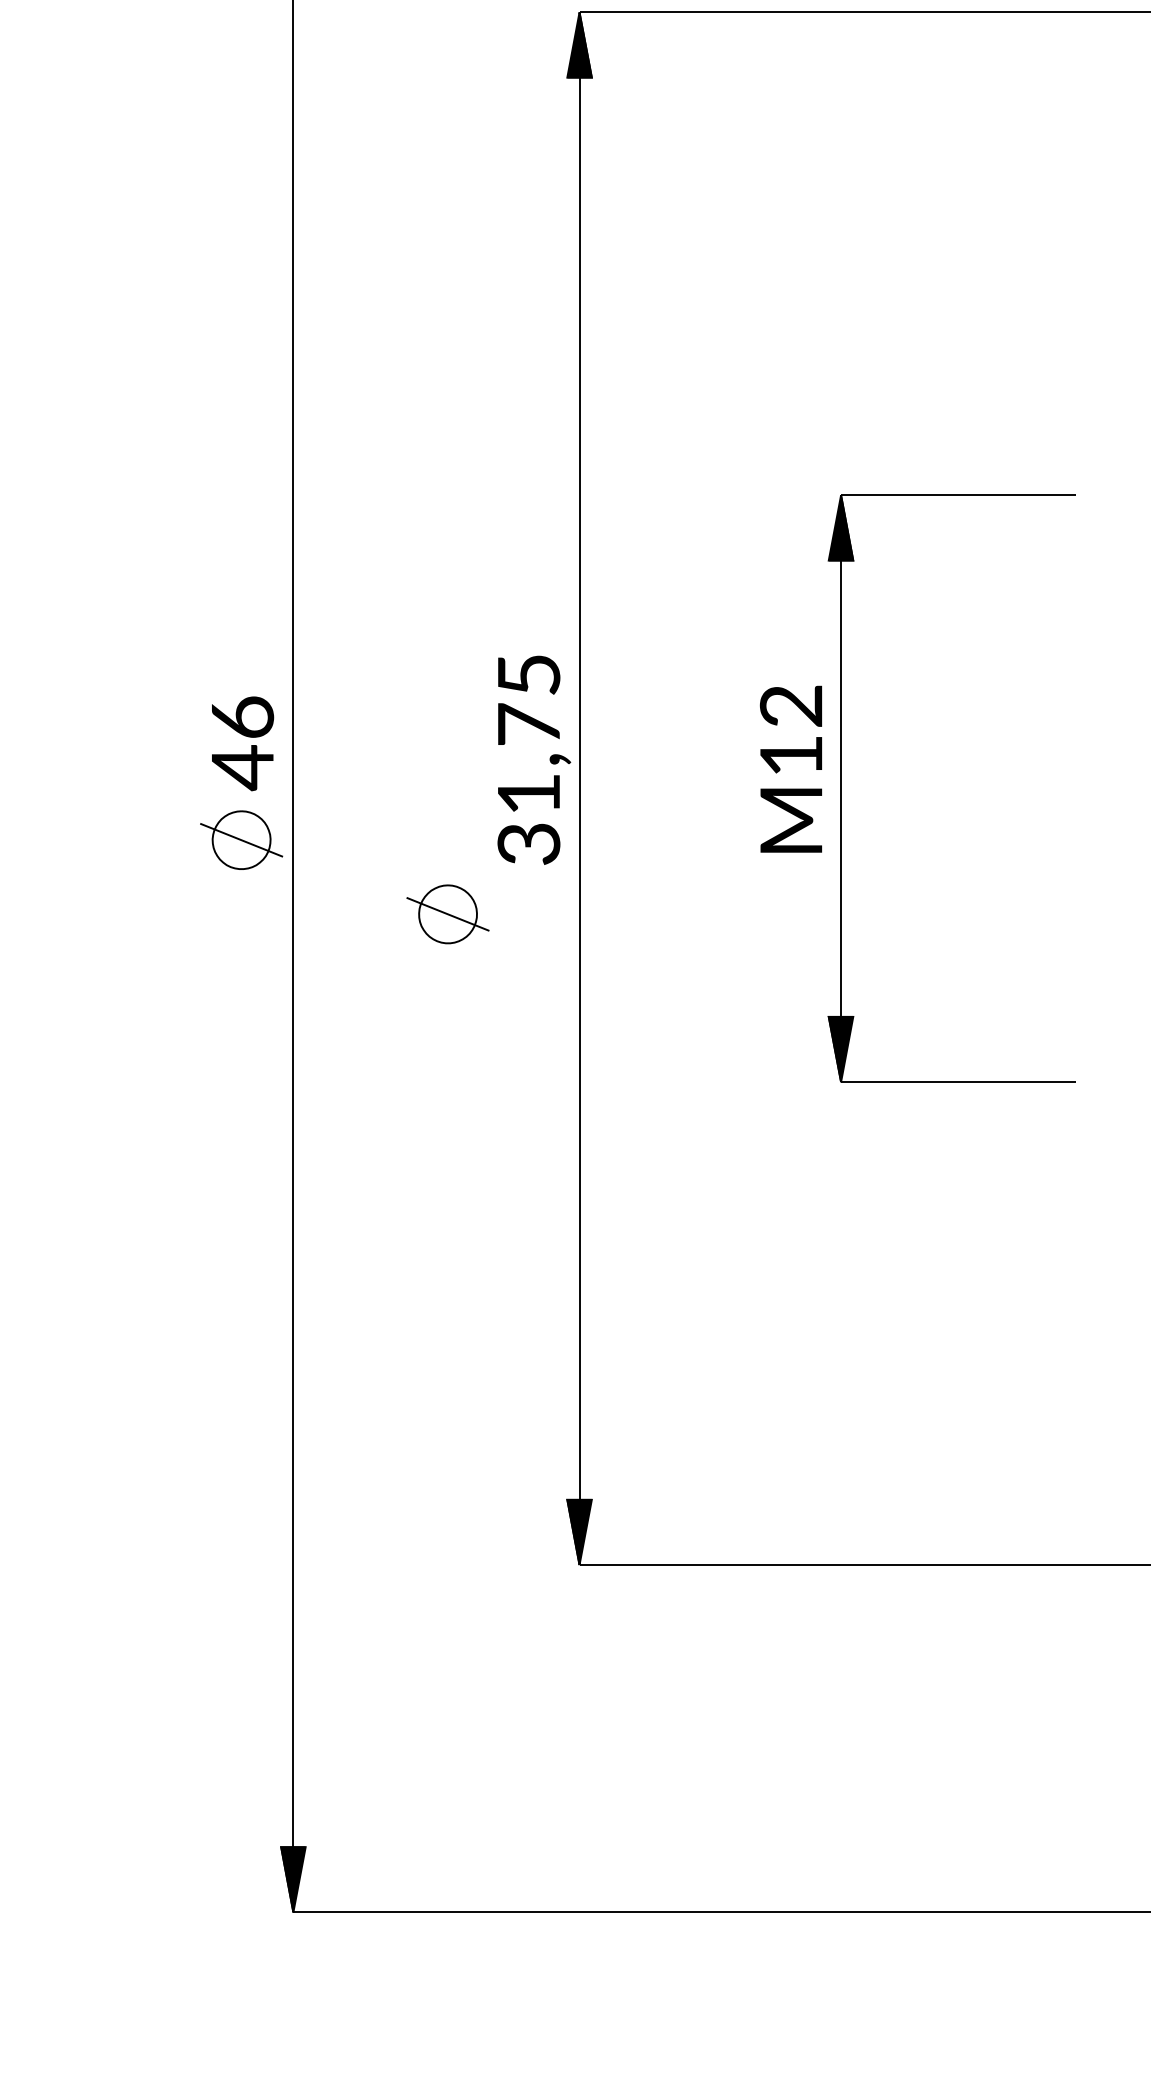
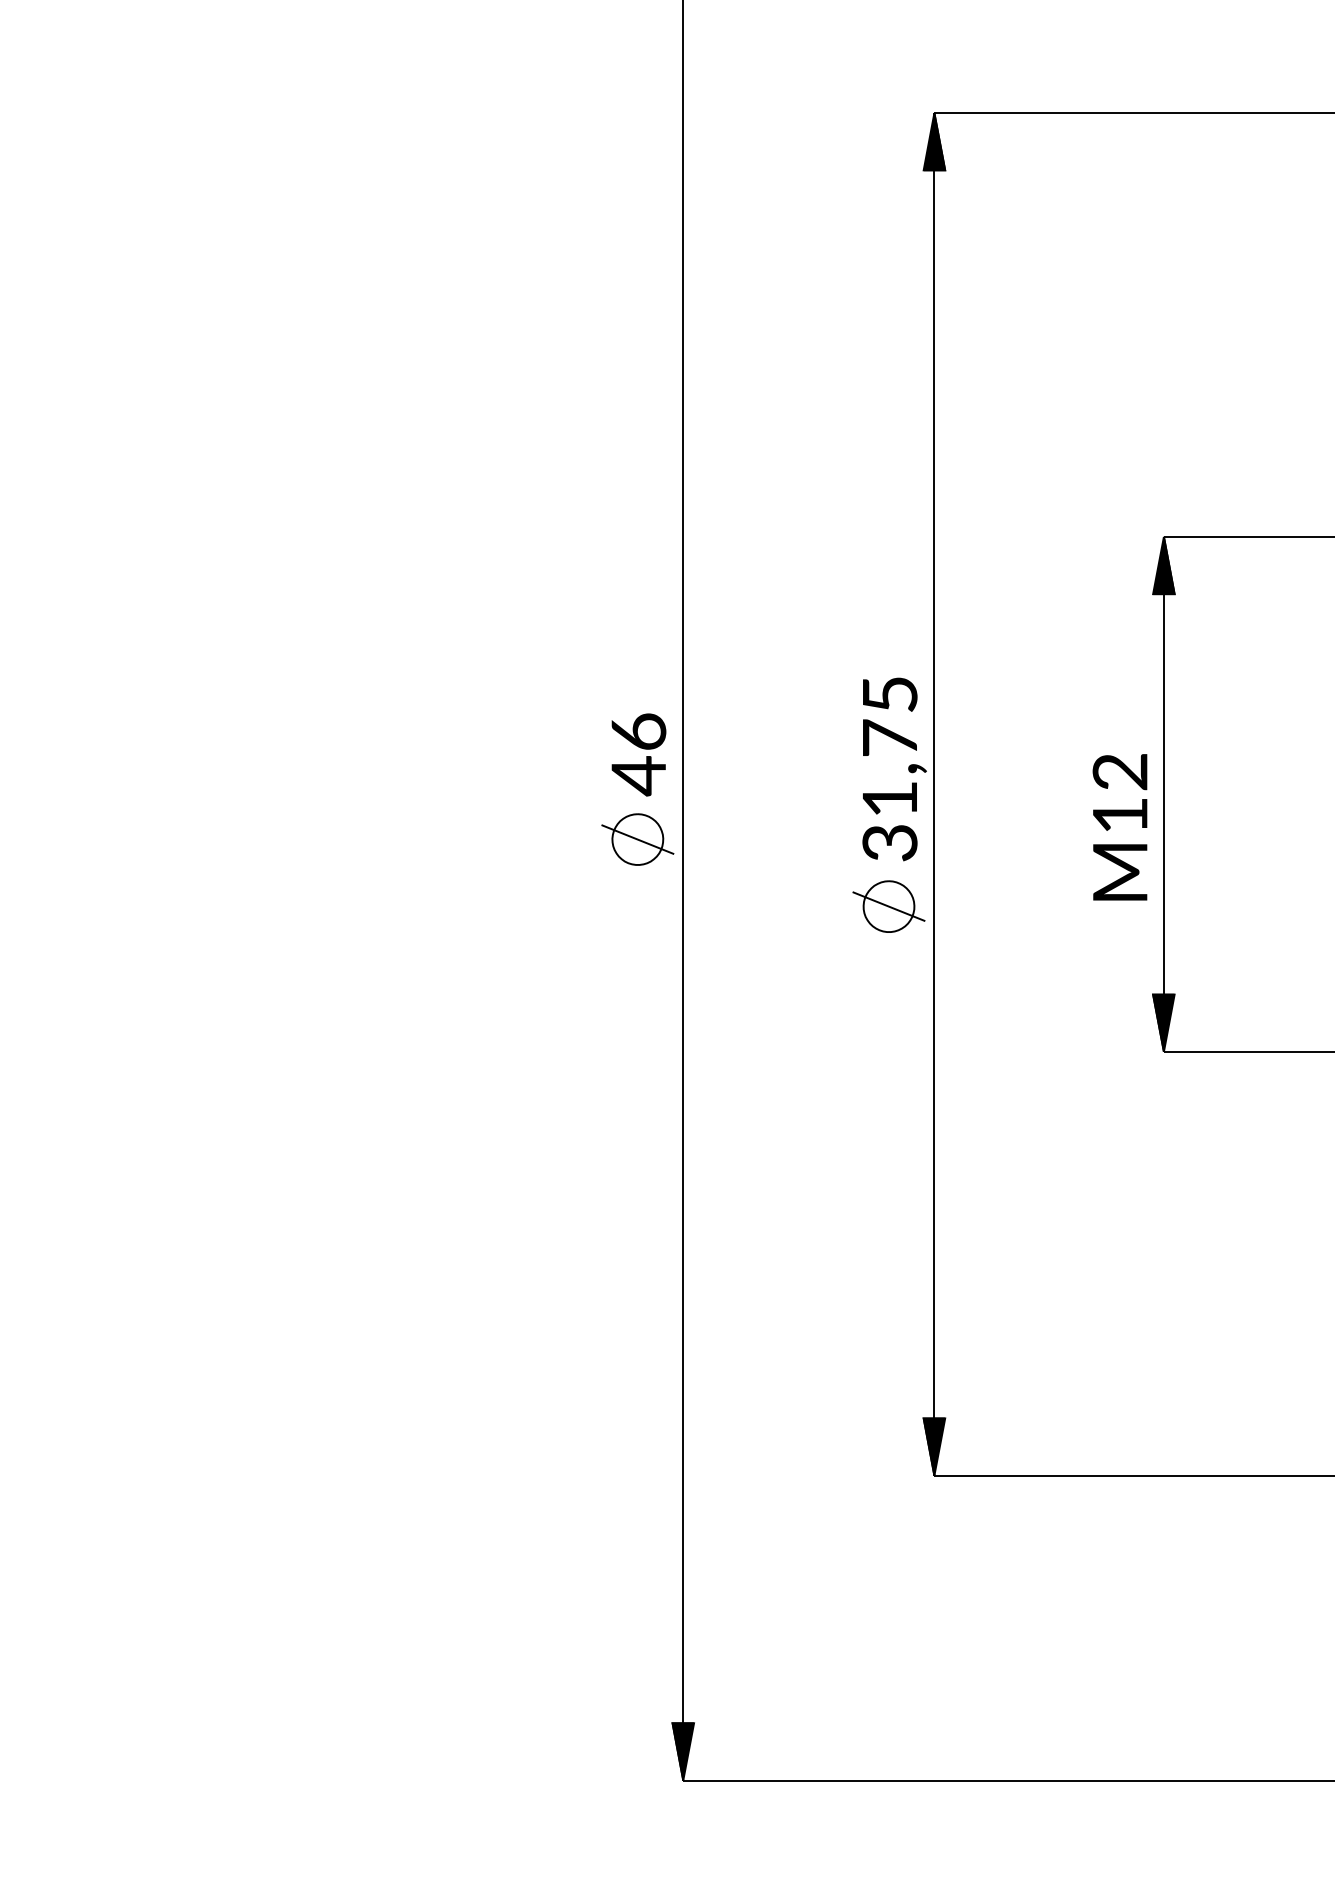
text: (790, 769) -> (1119, 827), moved
part: (447, 914) -> (888, 906), moved

